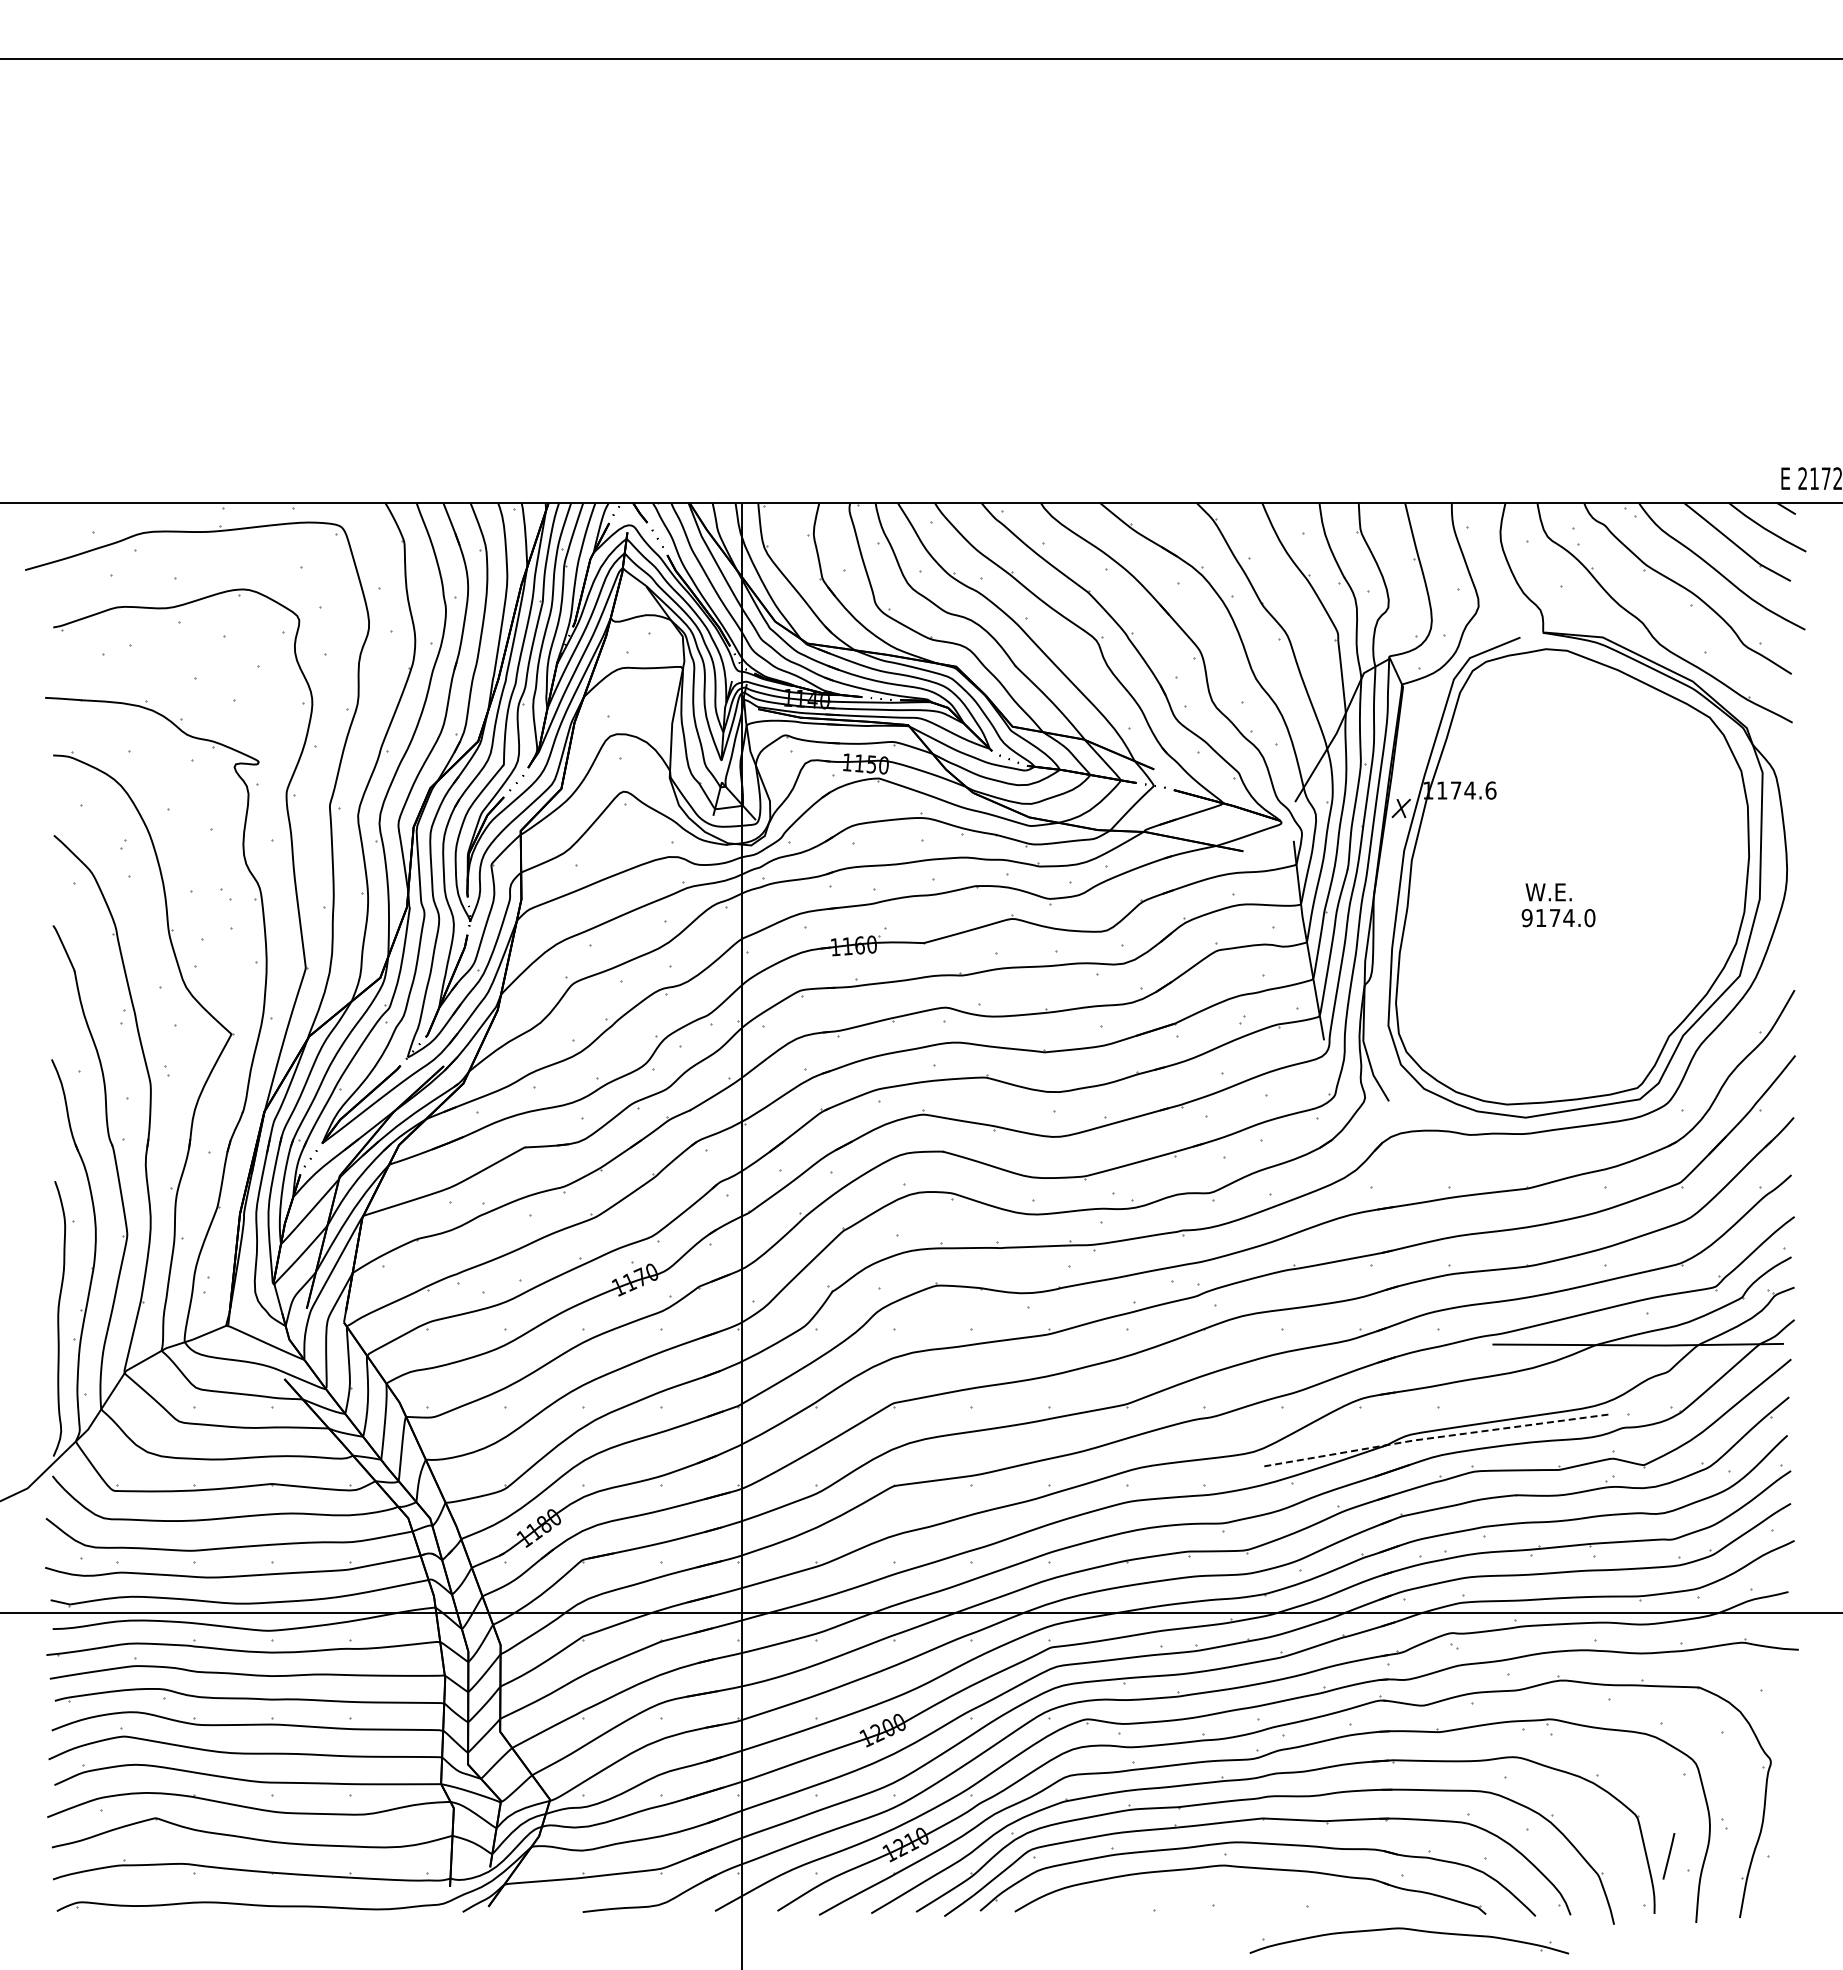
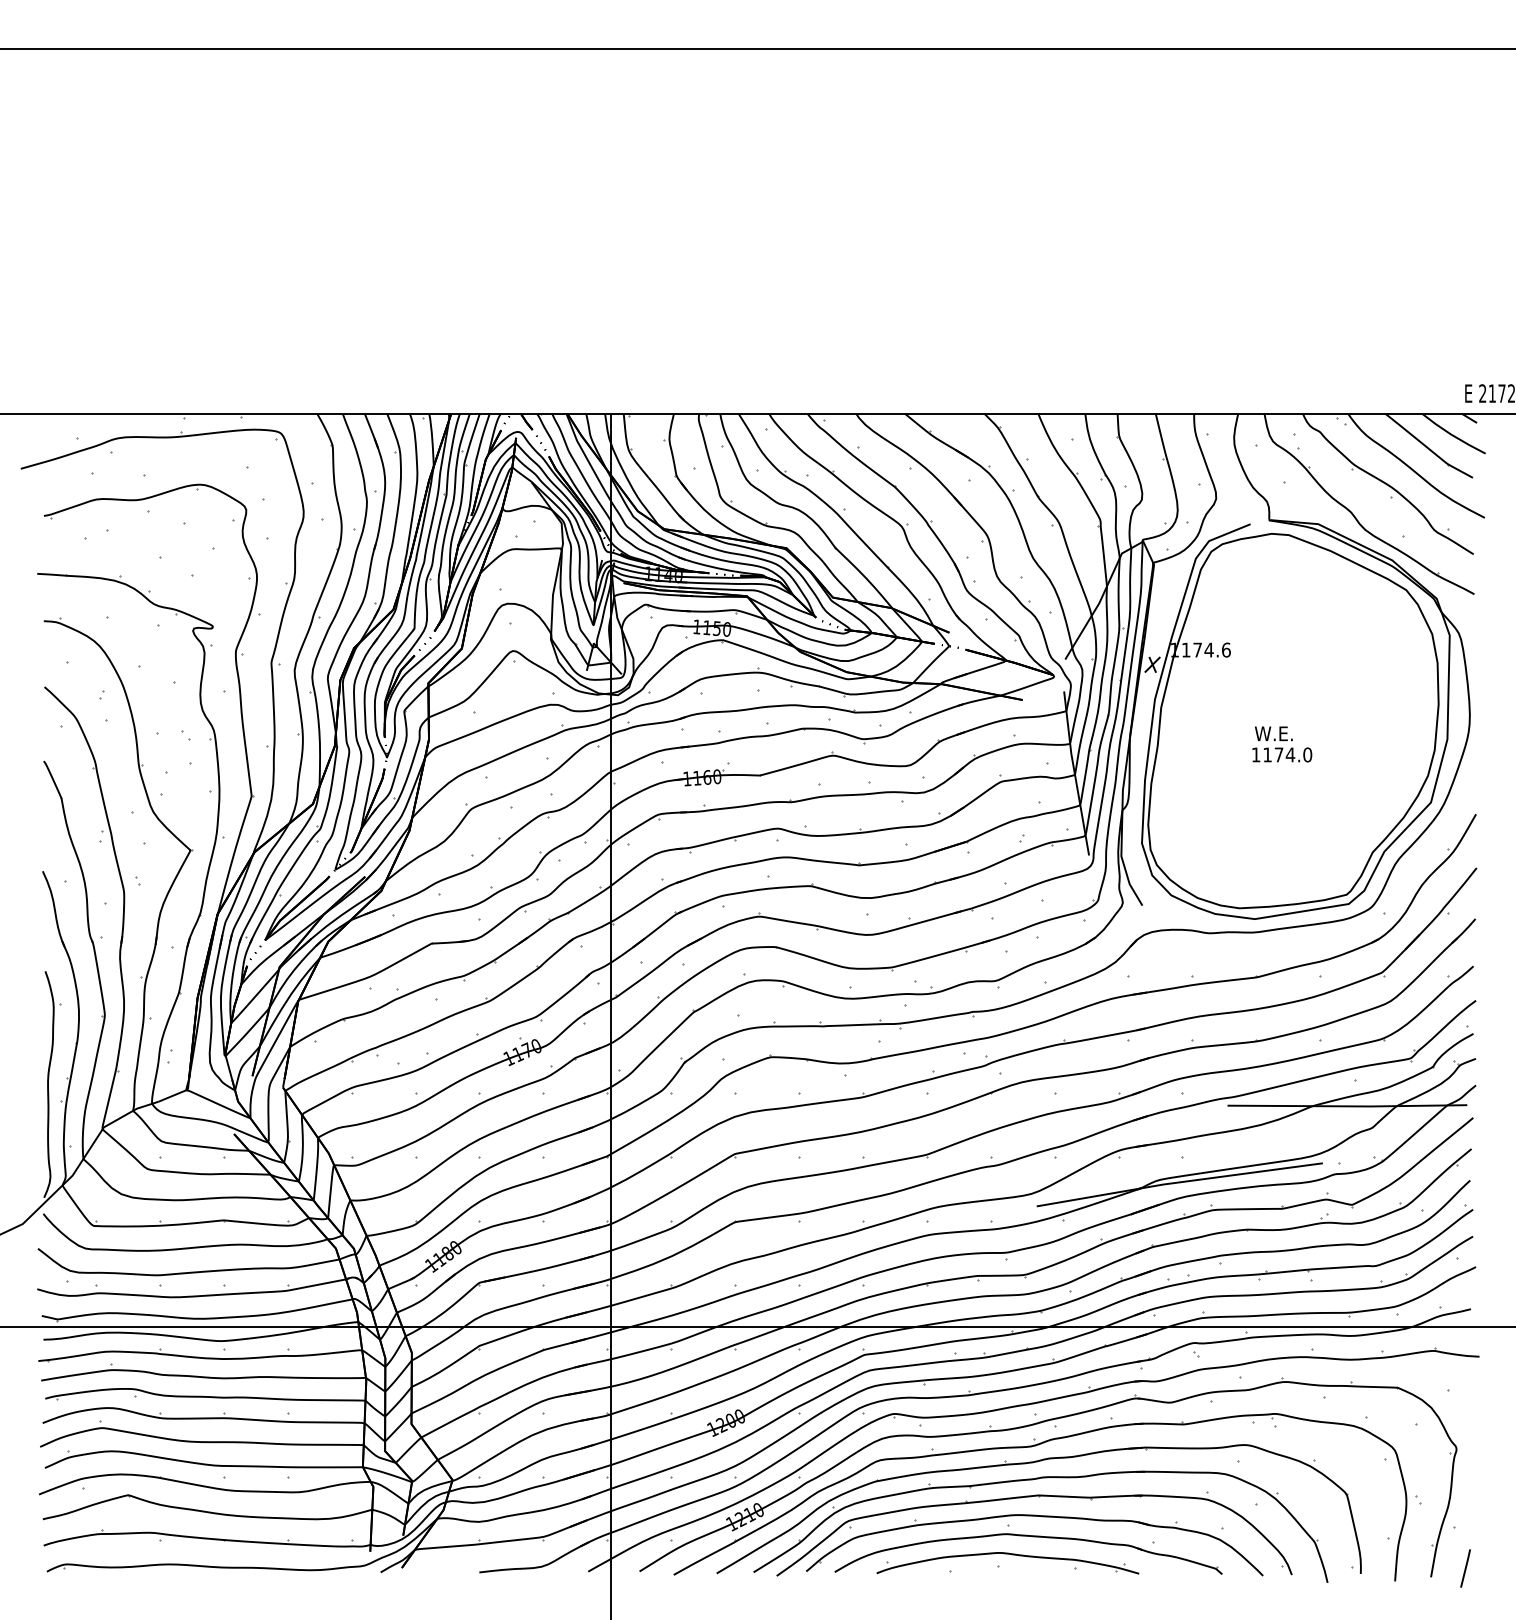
text: (1526, 918) -> (1255, 755), 9174.0 -> 1174.0
line: (1433, 1437) -> (1179, 1182), dashed -> solid
line: (1668, 1856) -> (1465, 1568), moved
part: (1409, 1930) -> (1008, 1554), moved

